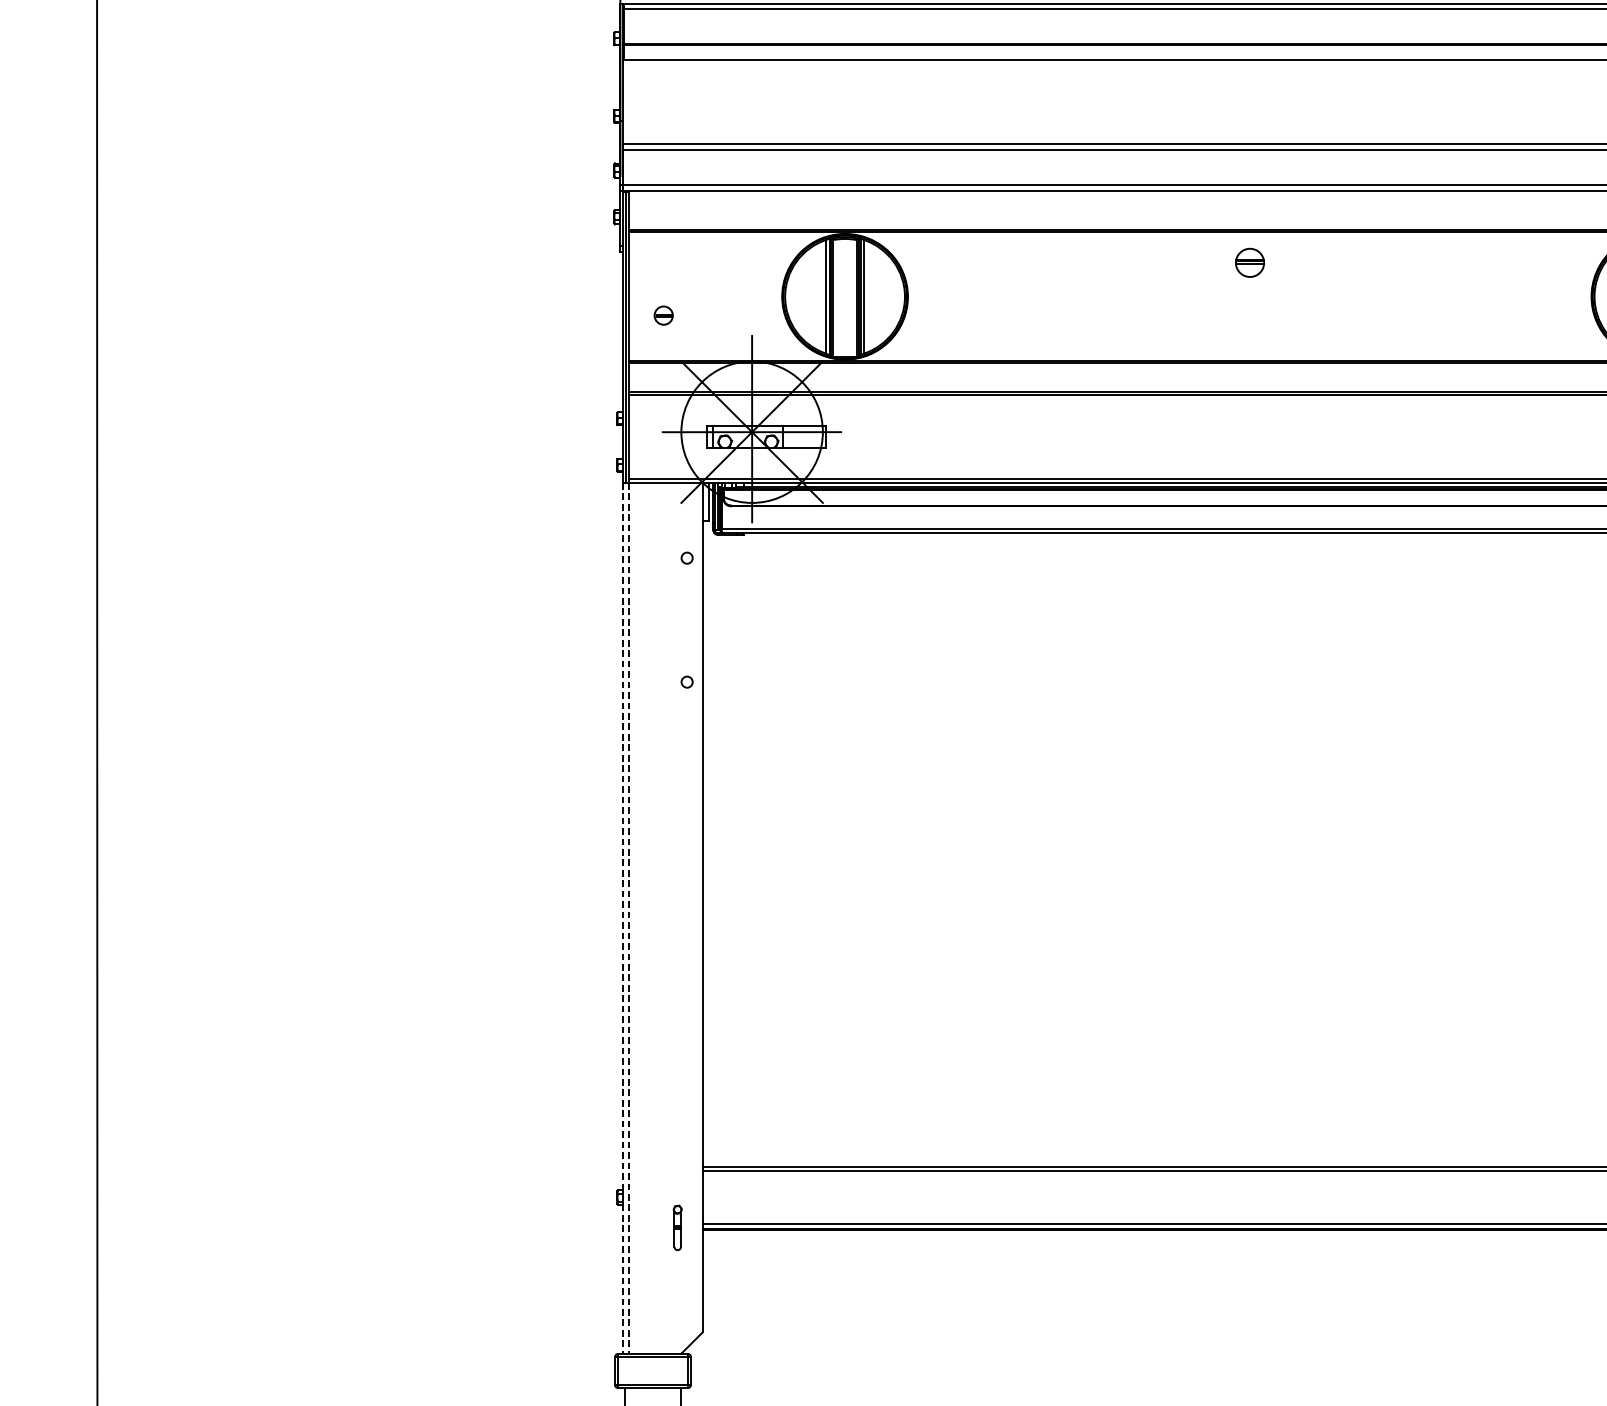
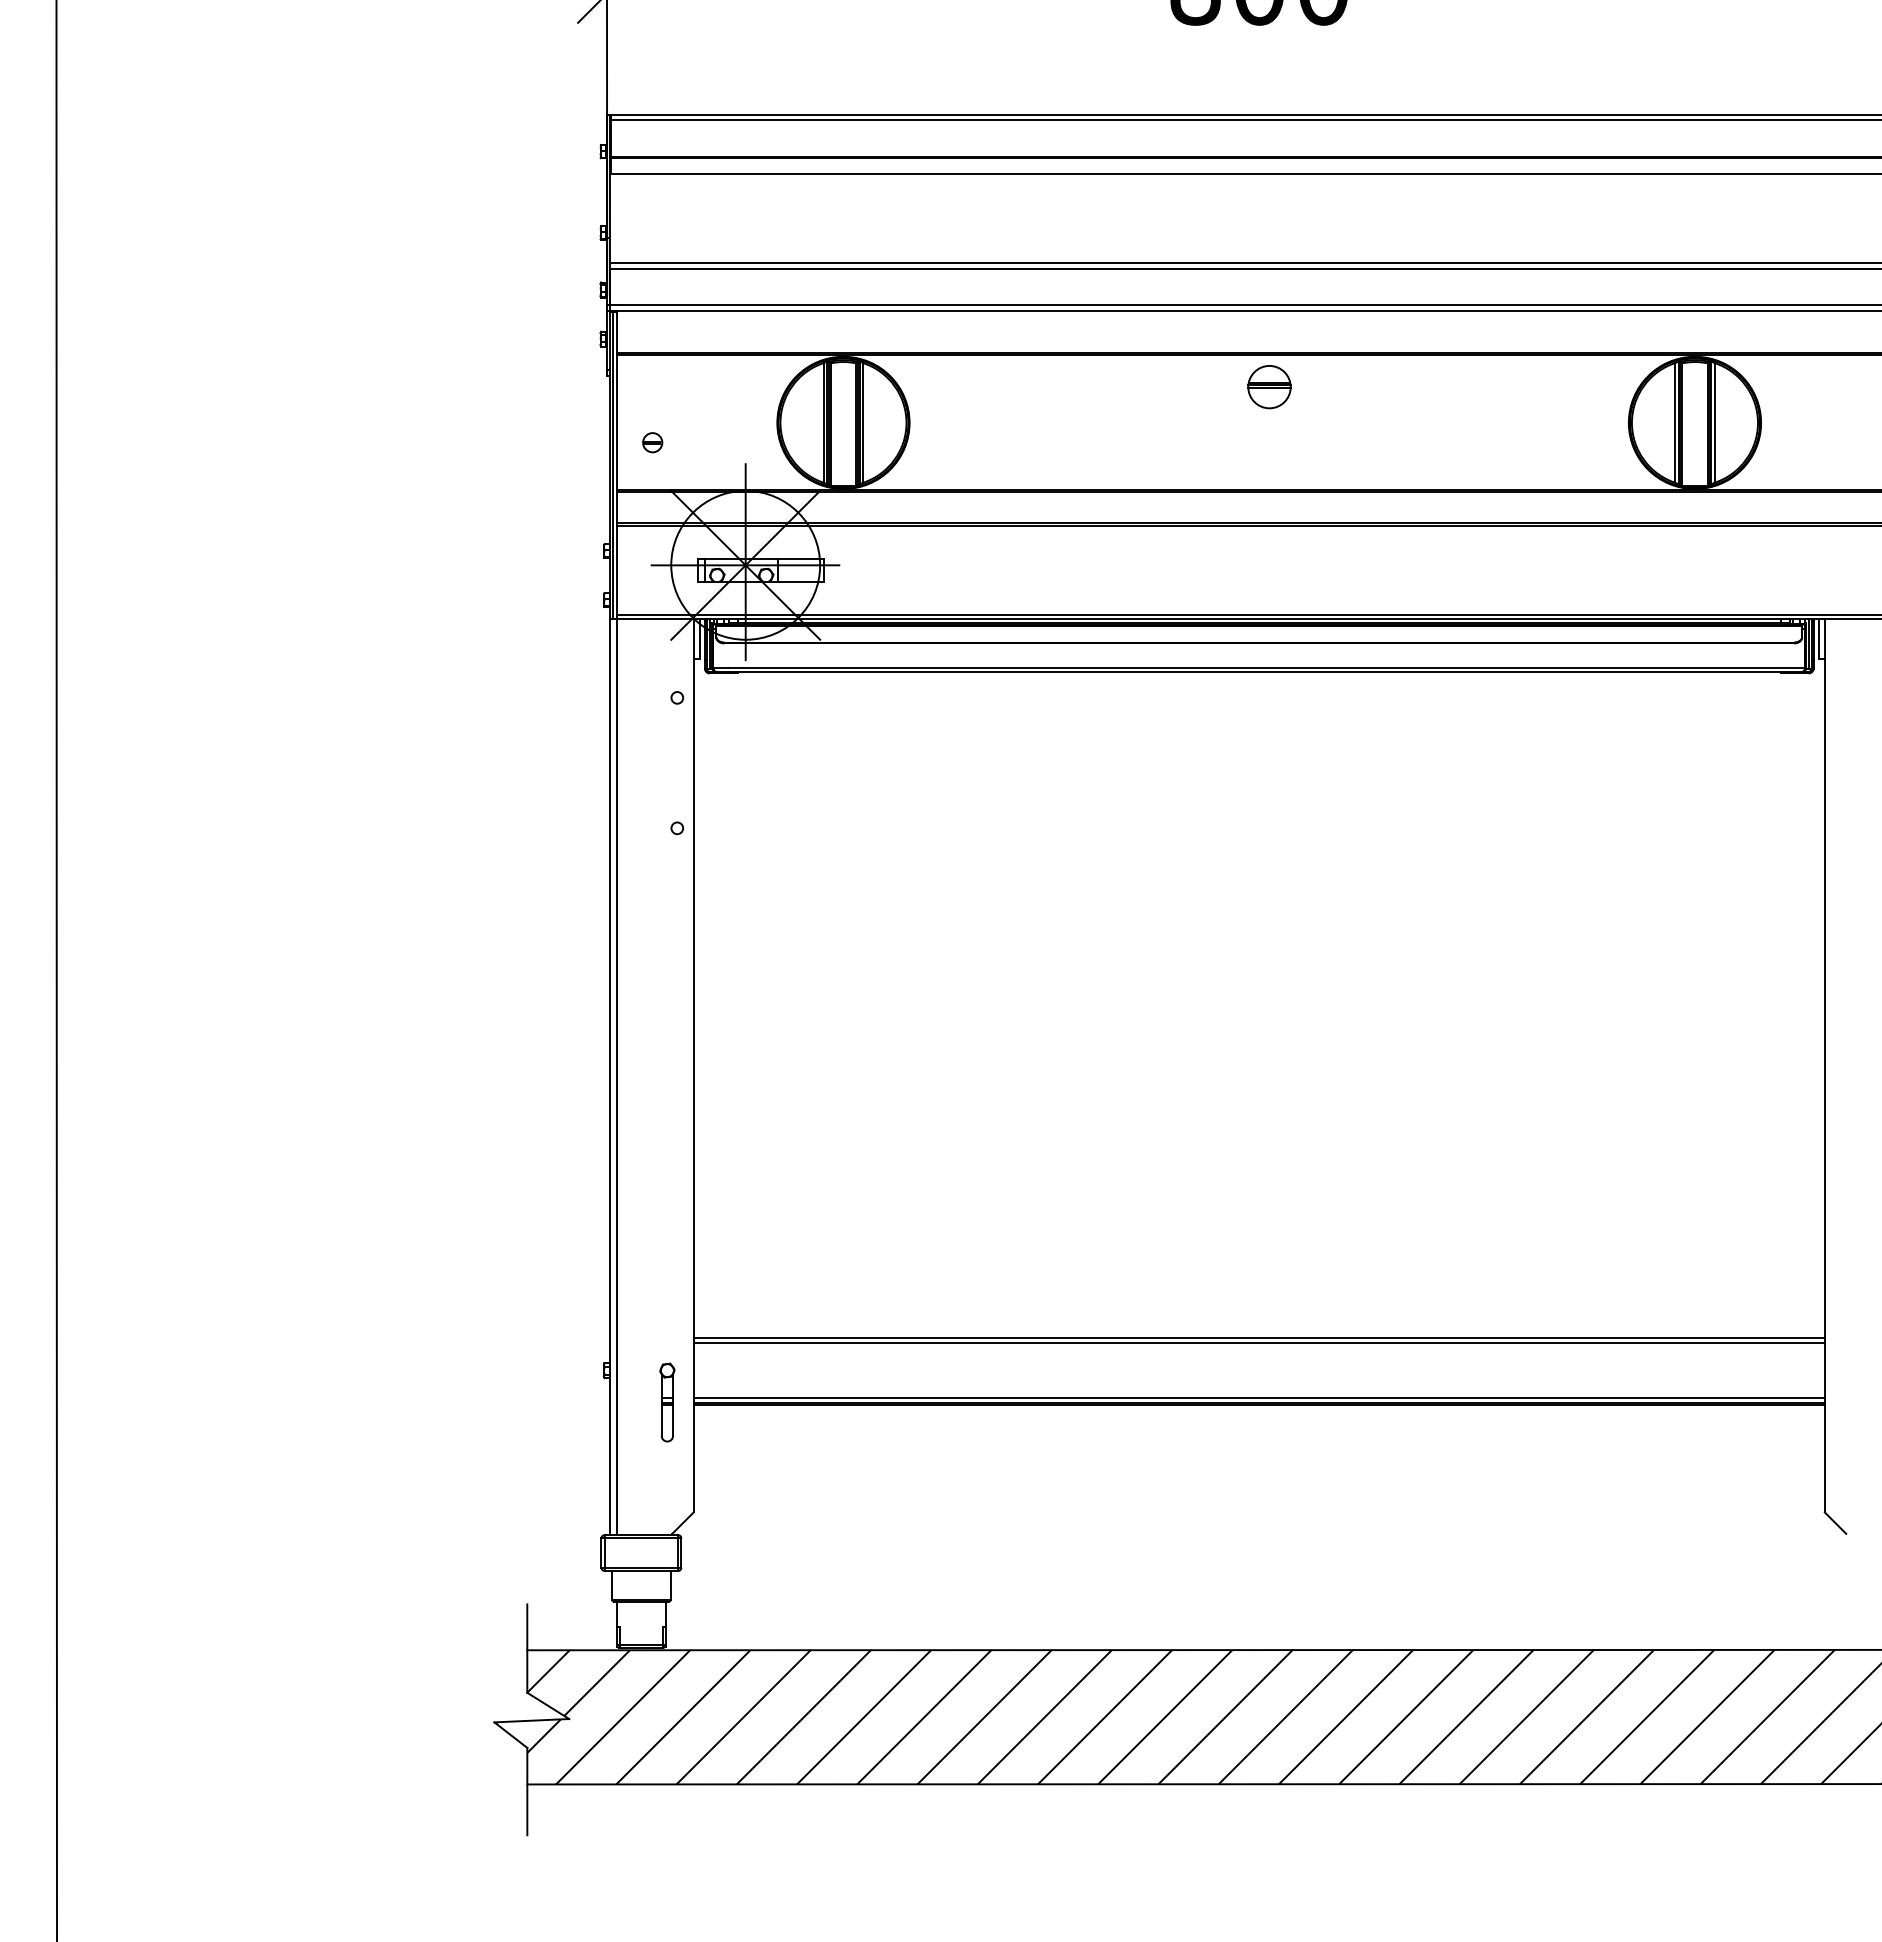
part: (1250, 263) -> (1269, 387), size x1.43
line: (623, 918) -> (610, 1077), dashed -> solid
line: (629, 918) -> (616, 1077), dashed -> solid
part: (677, 1227) -> (667, 1402), size x1.67

